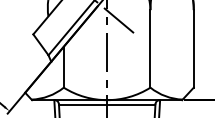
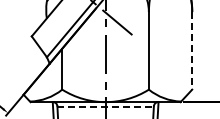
line: (194, 48) -> (192, 50), solid -> dashed
line: (108, 104) -> (106, 106), solid -> dashed

